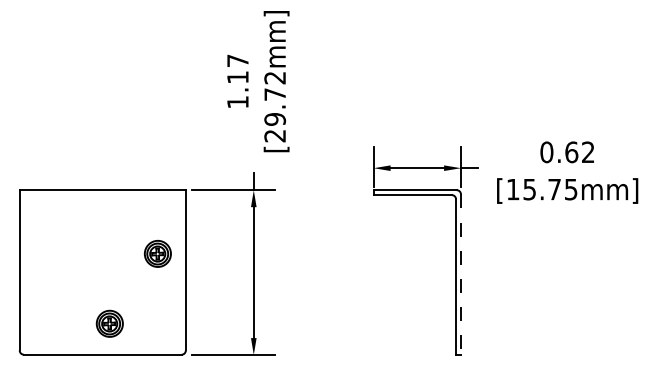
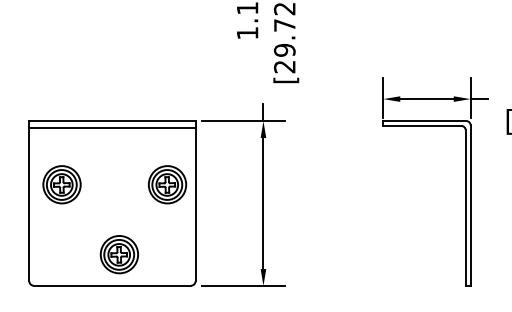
line: (102, 197) -> (112, 128), added
part: (51, 253) -> (61, 184), added
part: (157, 253) -> (167, 184), size x1.43
line: (460, 275) -> (470, 206), dashed -> solid
part: (109, 323) -> (119, 254), size x1.43

